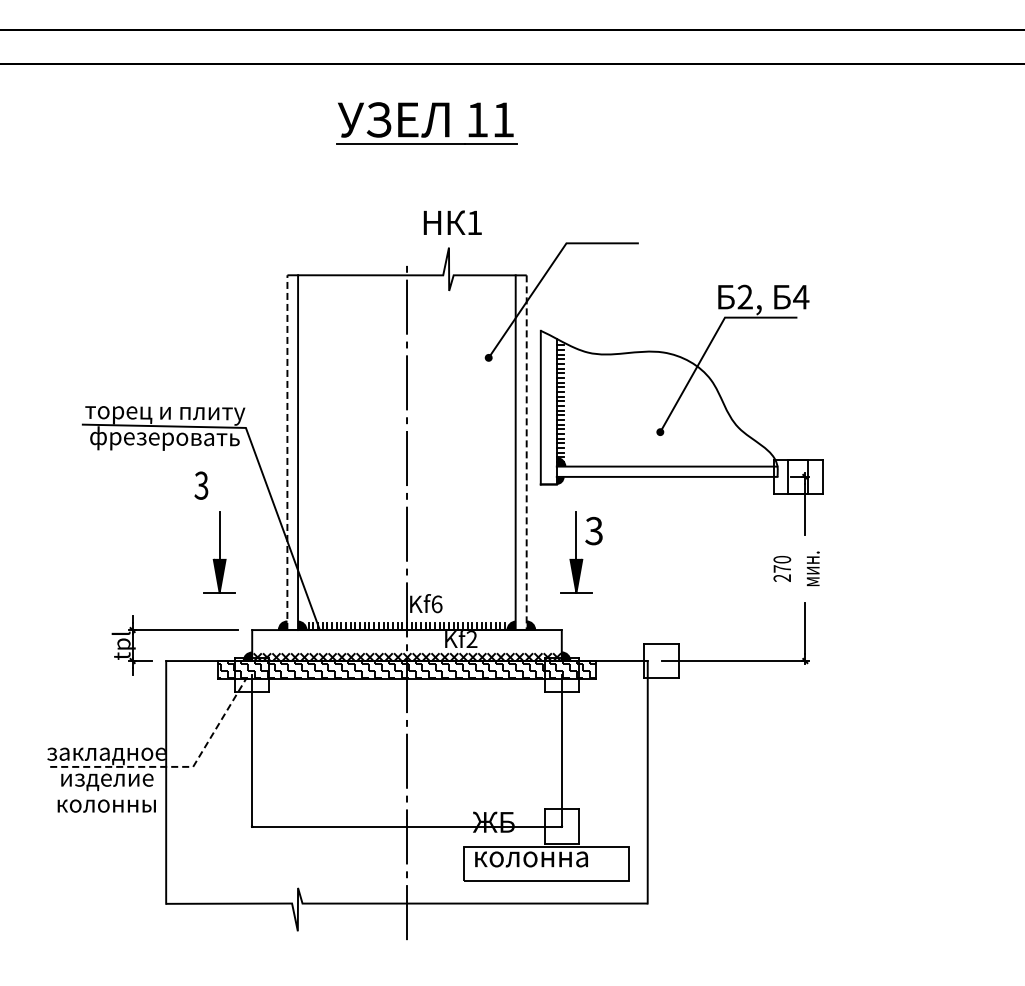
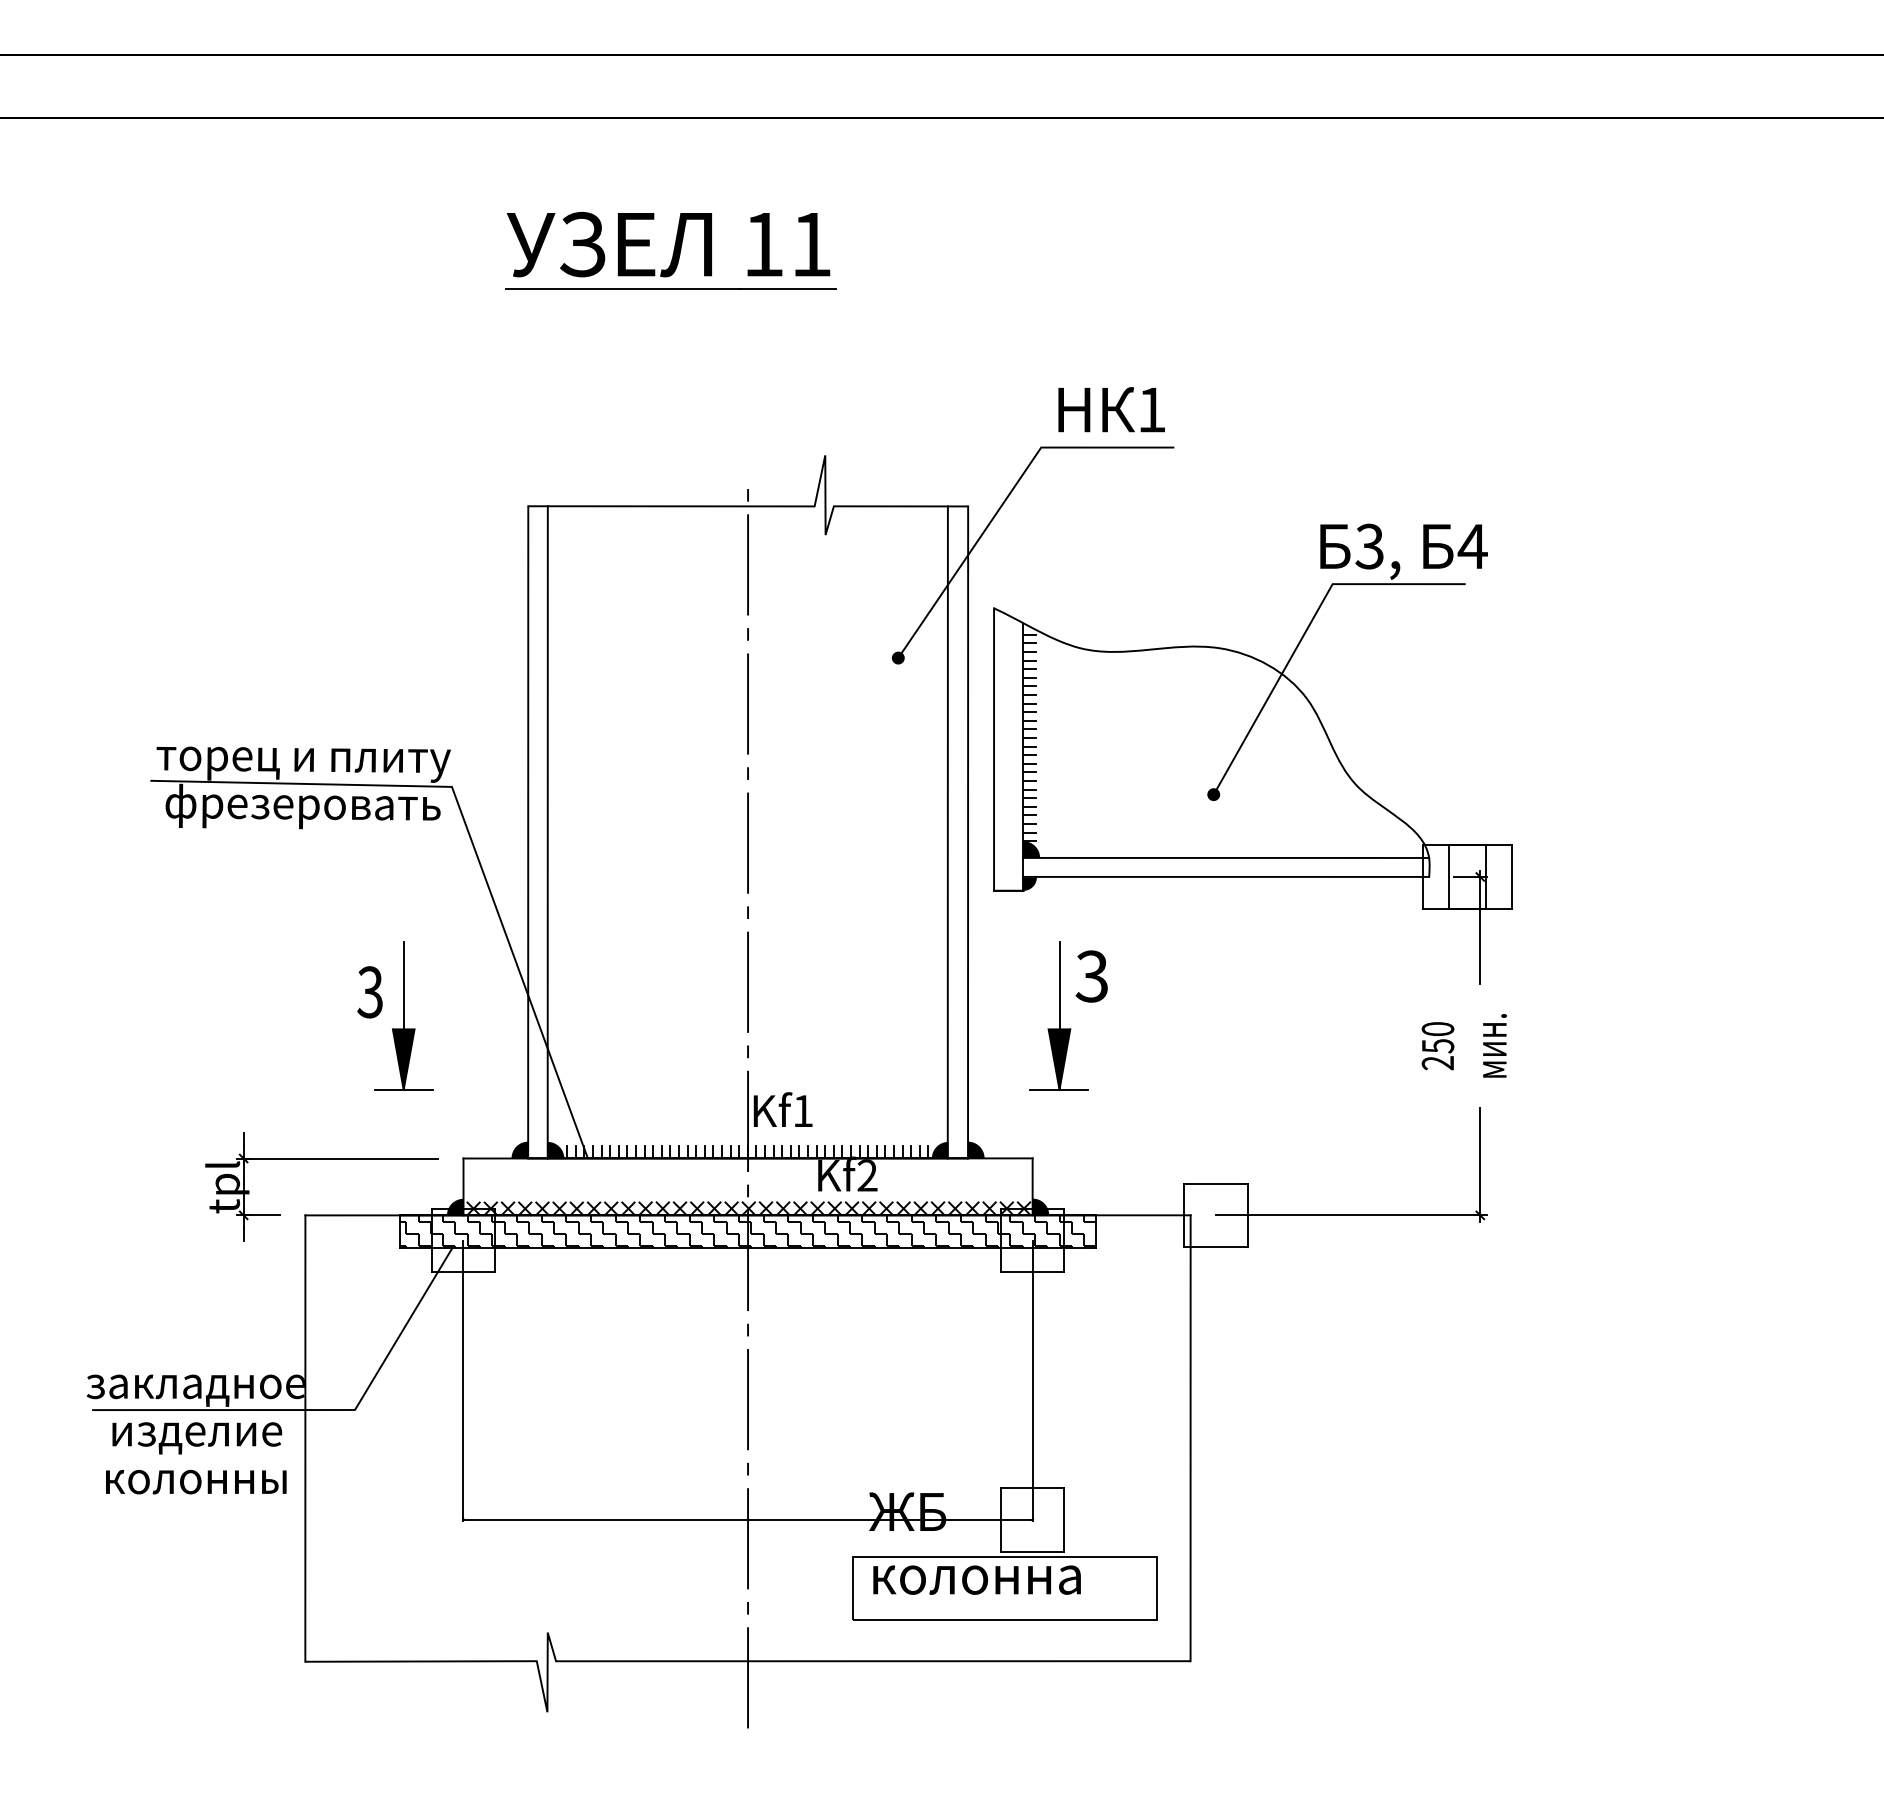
part: (426, 123) -> (669, 251), moved
text: (452, 222) -> (1111, 409), moved
text: (744, 297) -> (1368, 547), 2, -> 3,
line: (287, 452) -> (528, 832), dashed -> solid
line: (526, 453) -> (967, 833), dashed -> solid
text: (201, 485) -> (370, 991), moved
text: (782, 568) -> (1438, 1045), 270 -> 250
text: (436, 604) -> (802, 1111), Kf6 -> Kf1
line: (174, 766) -> (320, 1409), dashed -> solid

